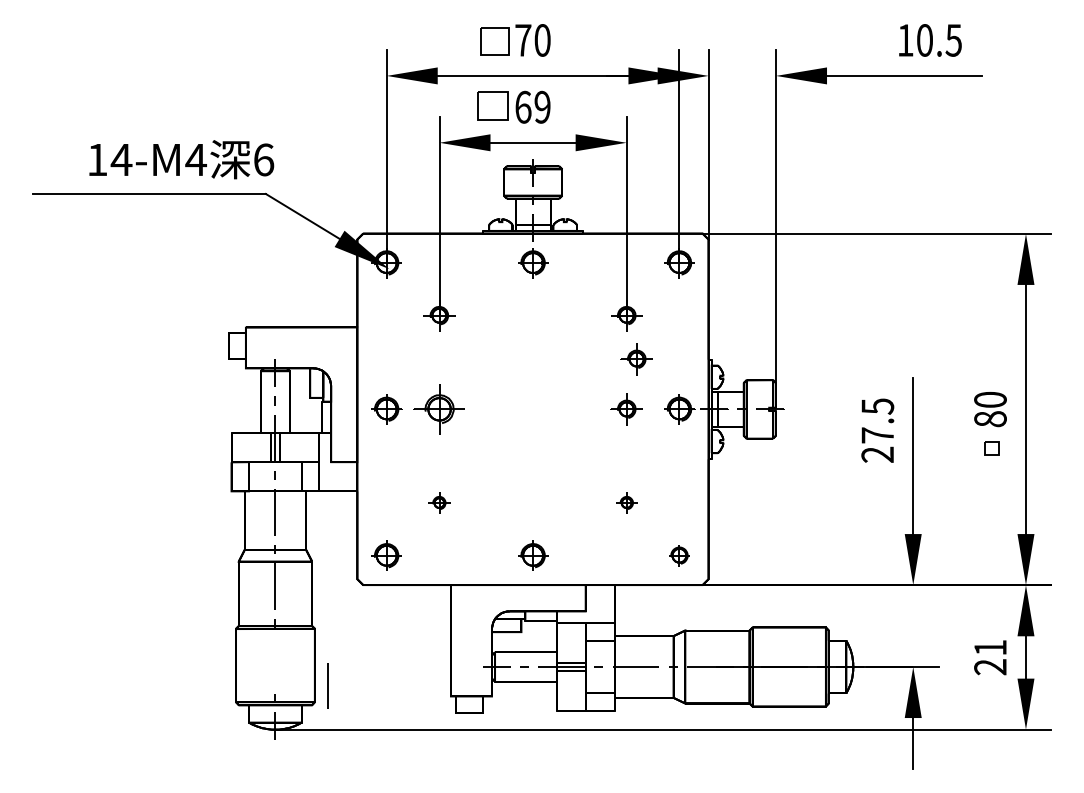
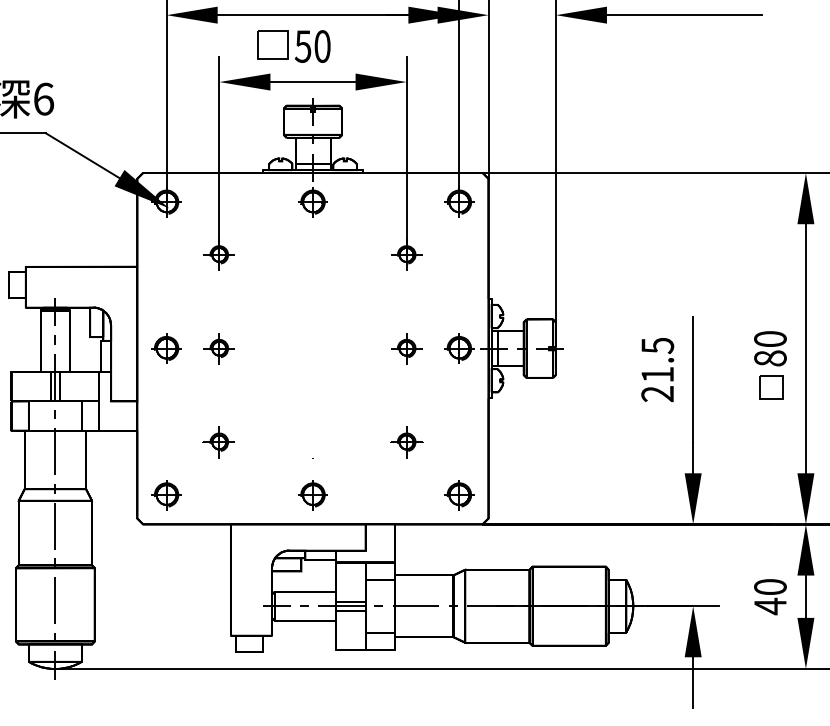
text: (532, 106) -> (312, 45), 69 -> 50
part: (636, 359) -> (416, 298), removed
part: (438, 409) -> (218, 348), size x0.62
text: (877, 435) -> (657, 374), 27.5 -> 21.5
part: (991, 448) -> (771, 387), size x1.67
part: (439, 502) -> (219, 441), size x1.43
part: (626, 502) -> (406, 441), size x1.43
part: (679, 555) -> (459, 494), size x1.43
text: (990, 657) -> (770, 596), 21 -> 40
line: (327, 685) -> (54, 599), moved

